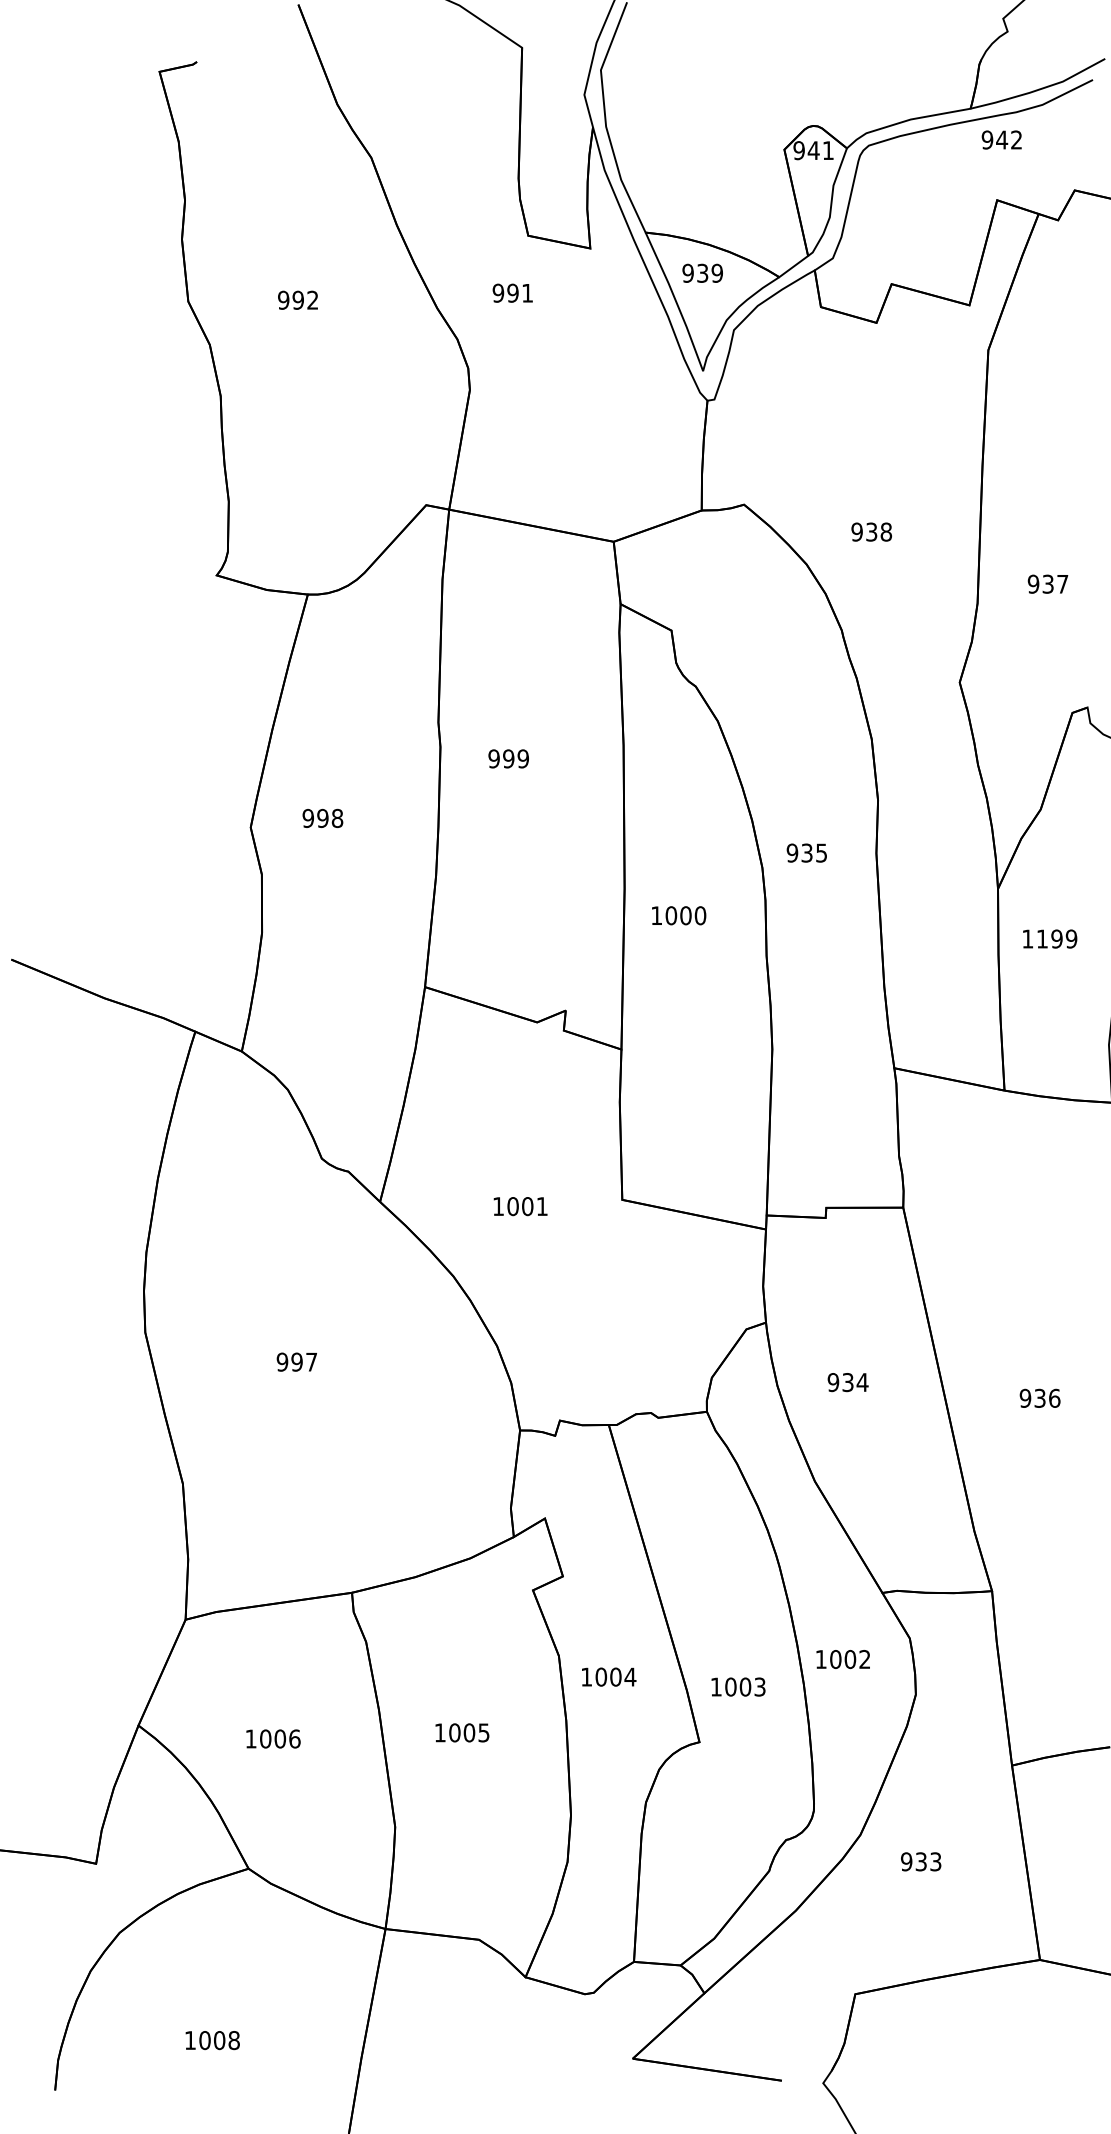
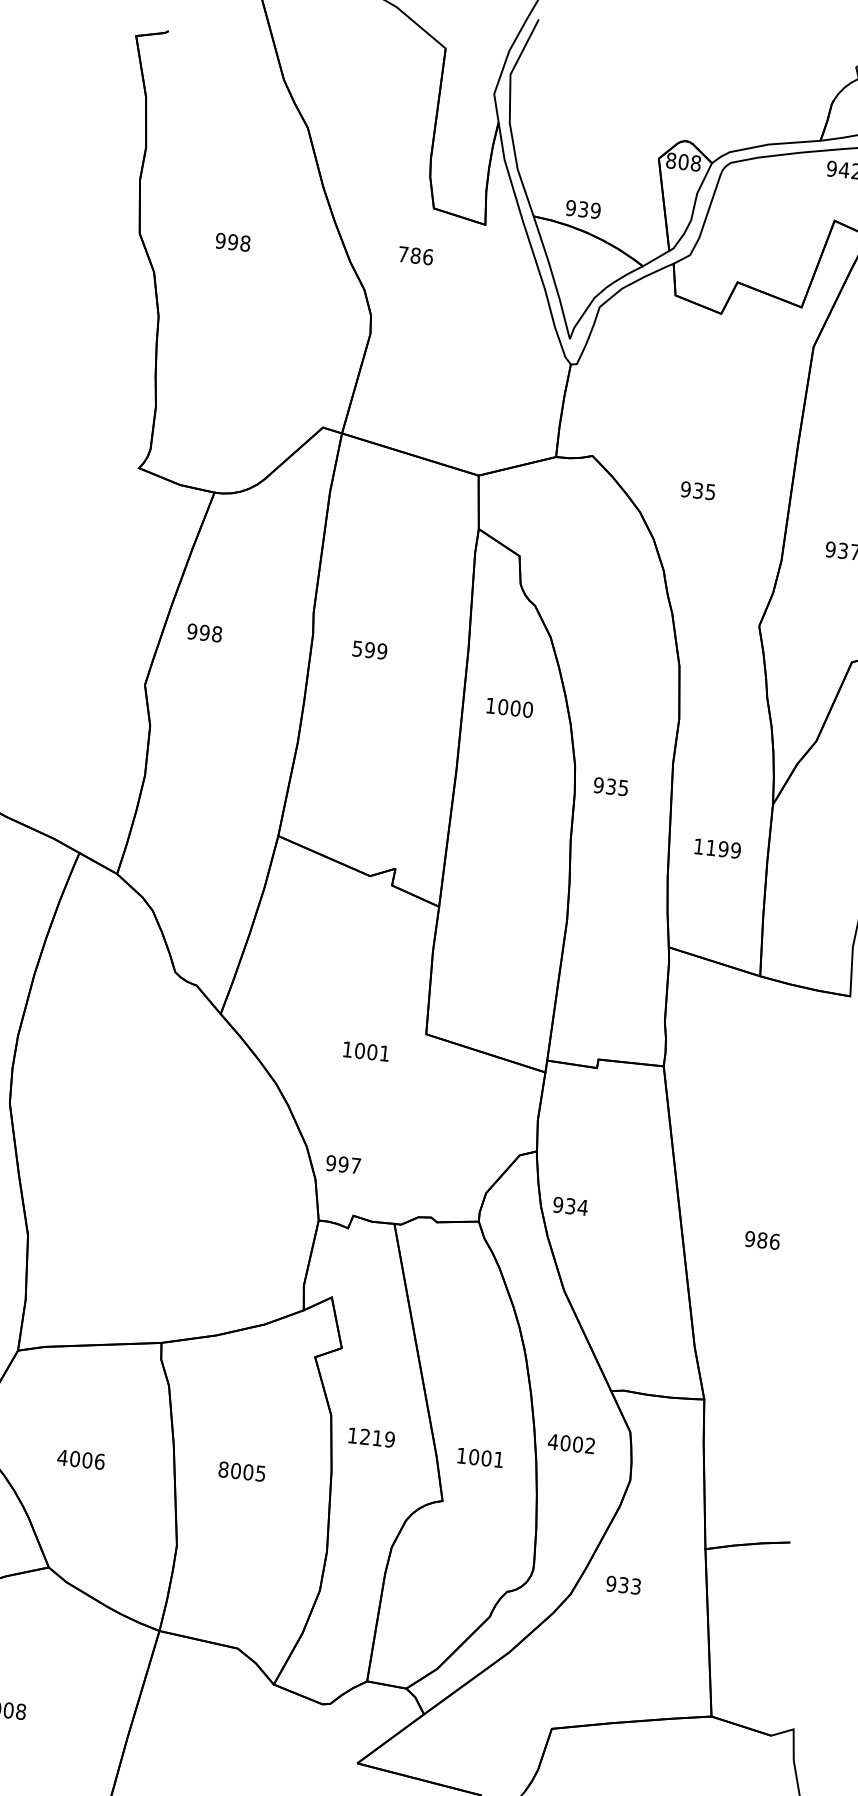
text: (813, 150) -> (683, 161), 941 -> 808
text: (702, 272) -> (583, 208), moved
text: (512, 292) -> (415, 255), 991 -> 786
text: (312, 299) -> (245, 242), 992 -> 998
text: (886, 531) -> (710, 491), 938 -> 935
text: (493, 758) -> (357, 648), 999 -> 599
text: (322, 817) -> (204, 632), moved
text: (806, 852) -> (610, 786), moved
text: (679, 915) -> (510, 707), moved
text: (1050, 938) -> (718, 848), moved
text: (520, 1206) -> (366, 1051), moved
text: (296, 1361) -> (343, 1163), moved
text: (847, 1382) -> (570, 1206), moved
text: (1039, 1397) -> (762, 1239), 936 -> 986
text: (821, 1659) -> (553, 1442), 1002 -> 4002
text: (615, 1676) -> (377, 1437), 1004 -> 1219
text: (759, 1686) -> (498, 1459), 1003 -> 1001
text: (439, 1732) -> (223, 1469), 1005 -> 8005
text: (251, 1738) -> (63, 1457), 1006 -> 4006
text: (921, 1861) -> (623, 1585), moved

